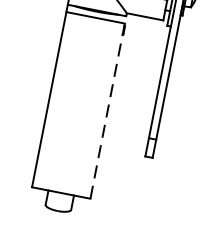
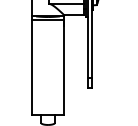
line: (108, 104) -> (63, 64), dashed -> solid

